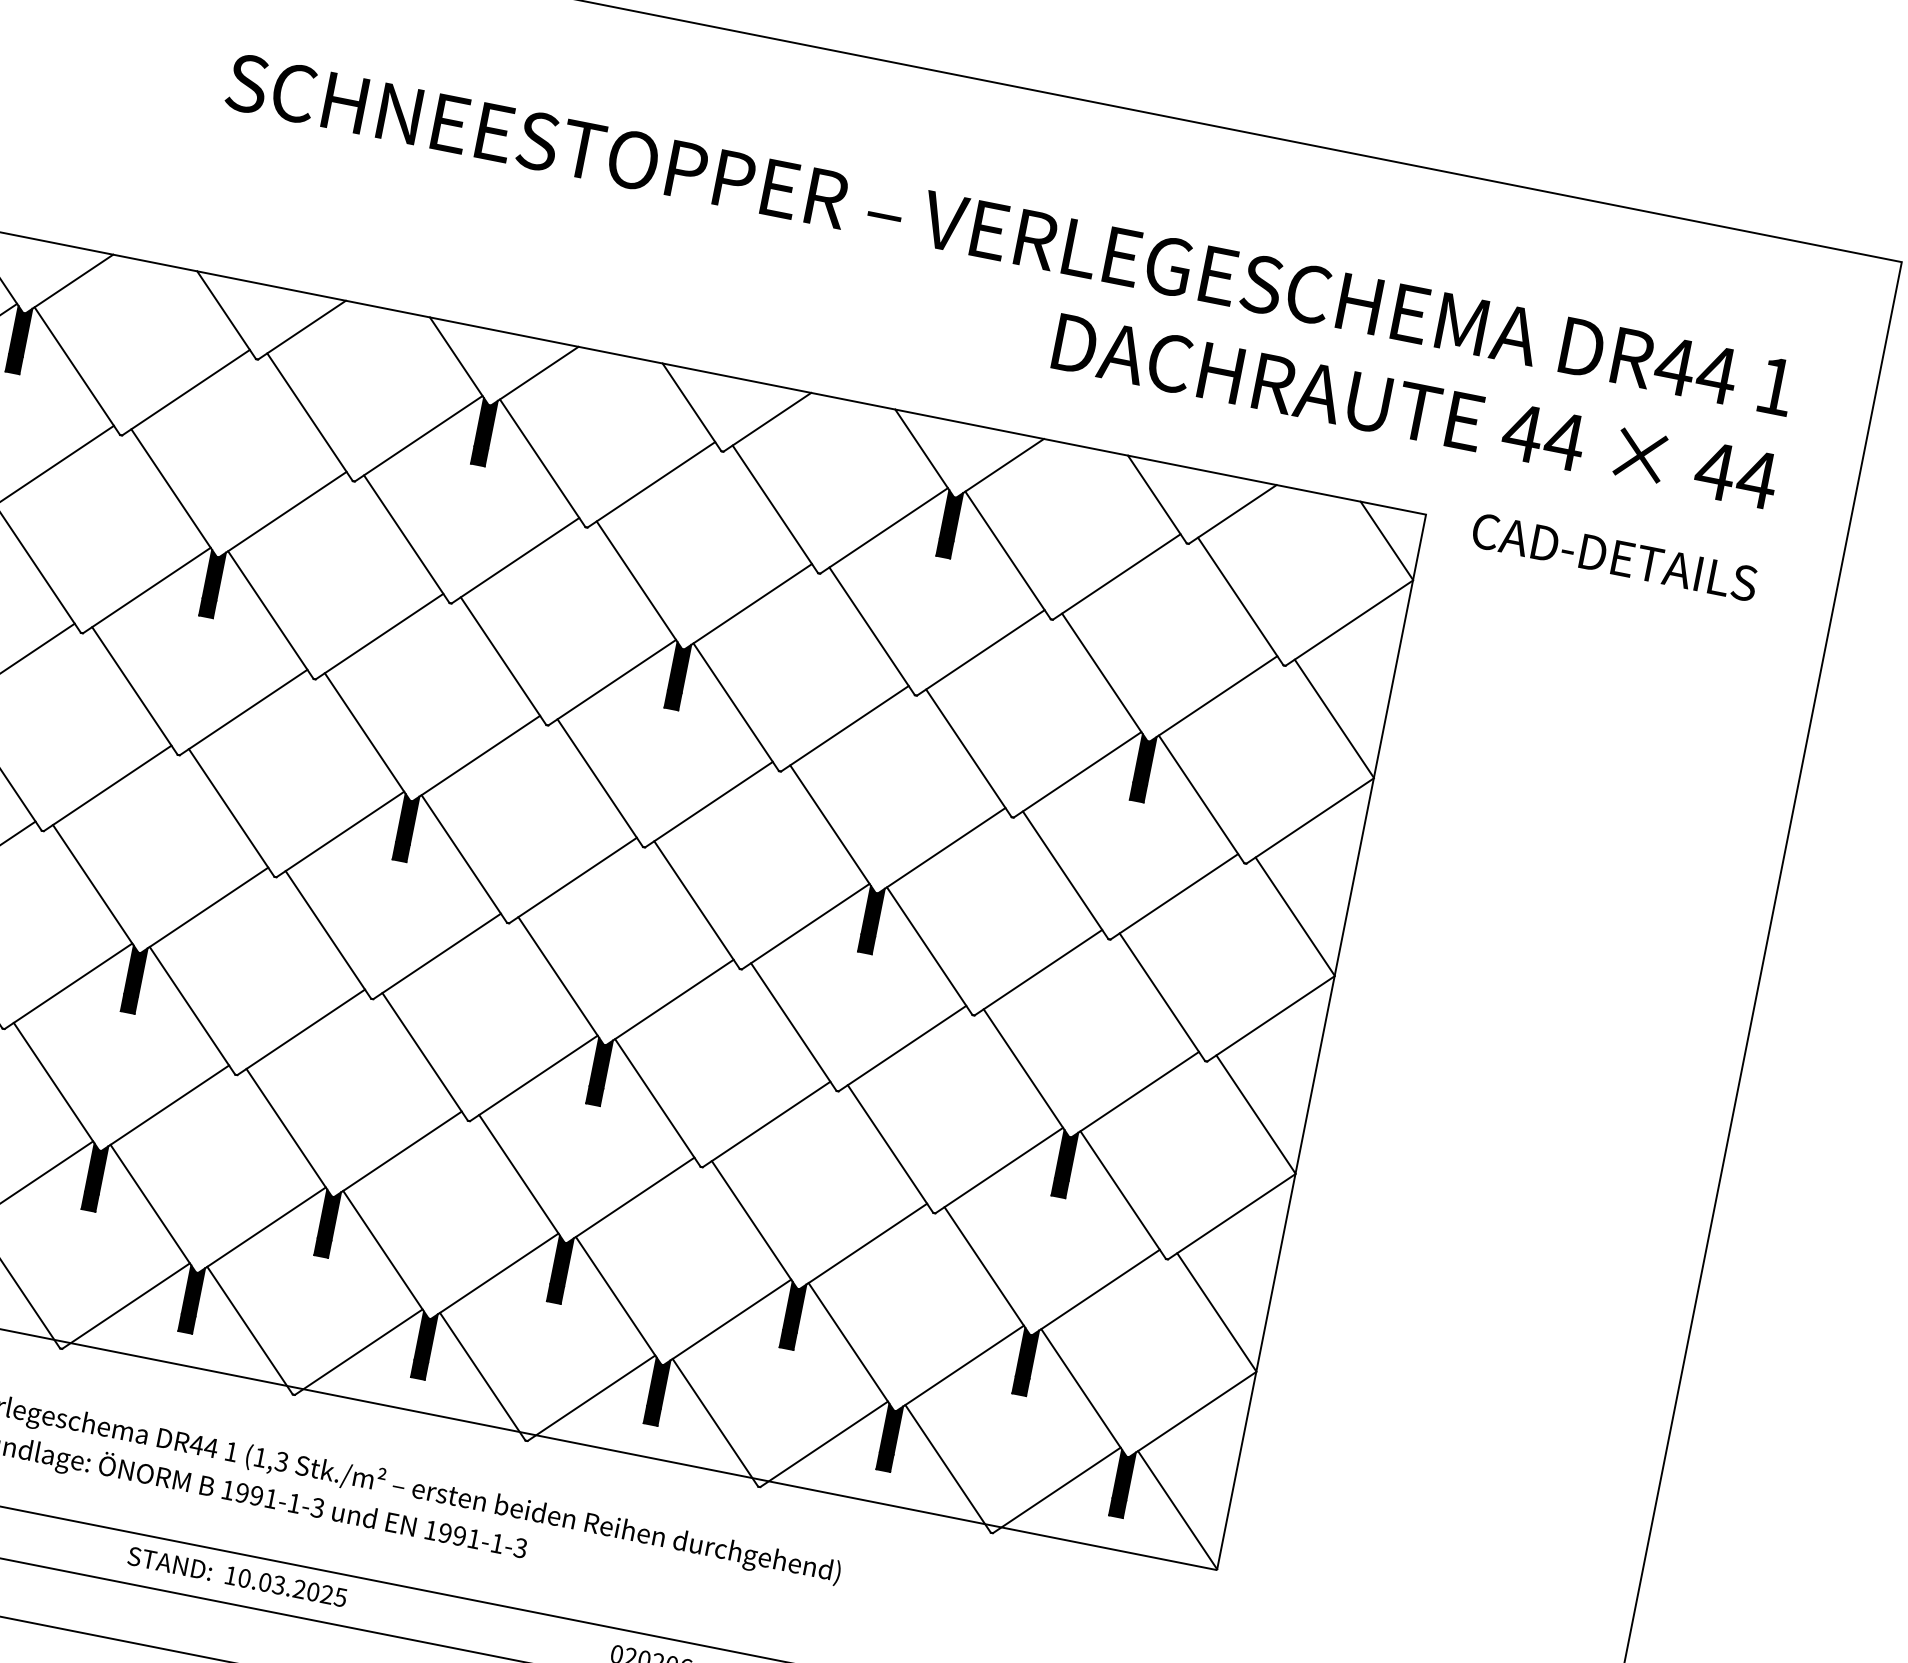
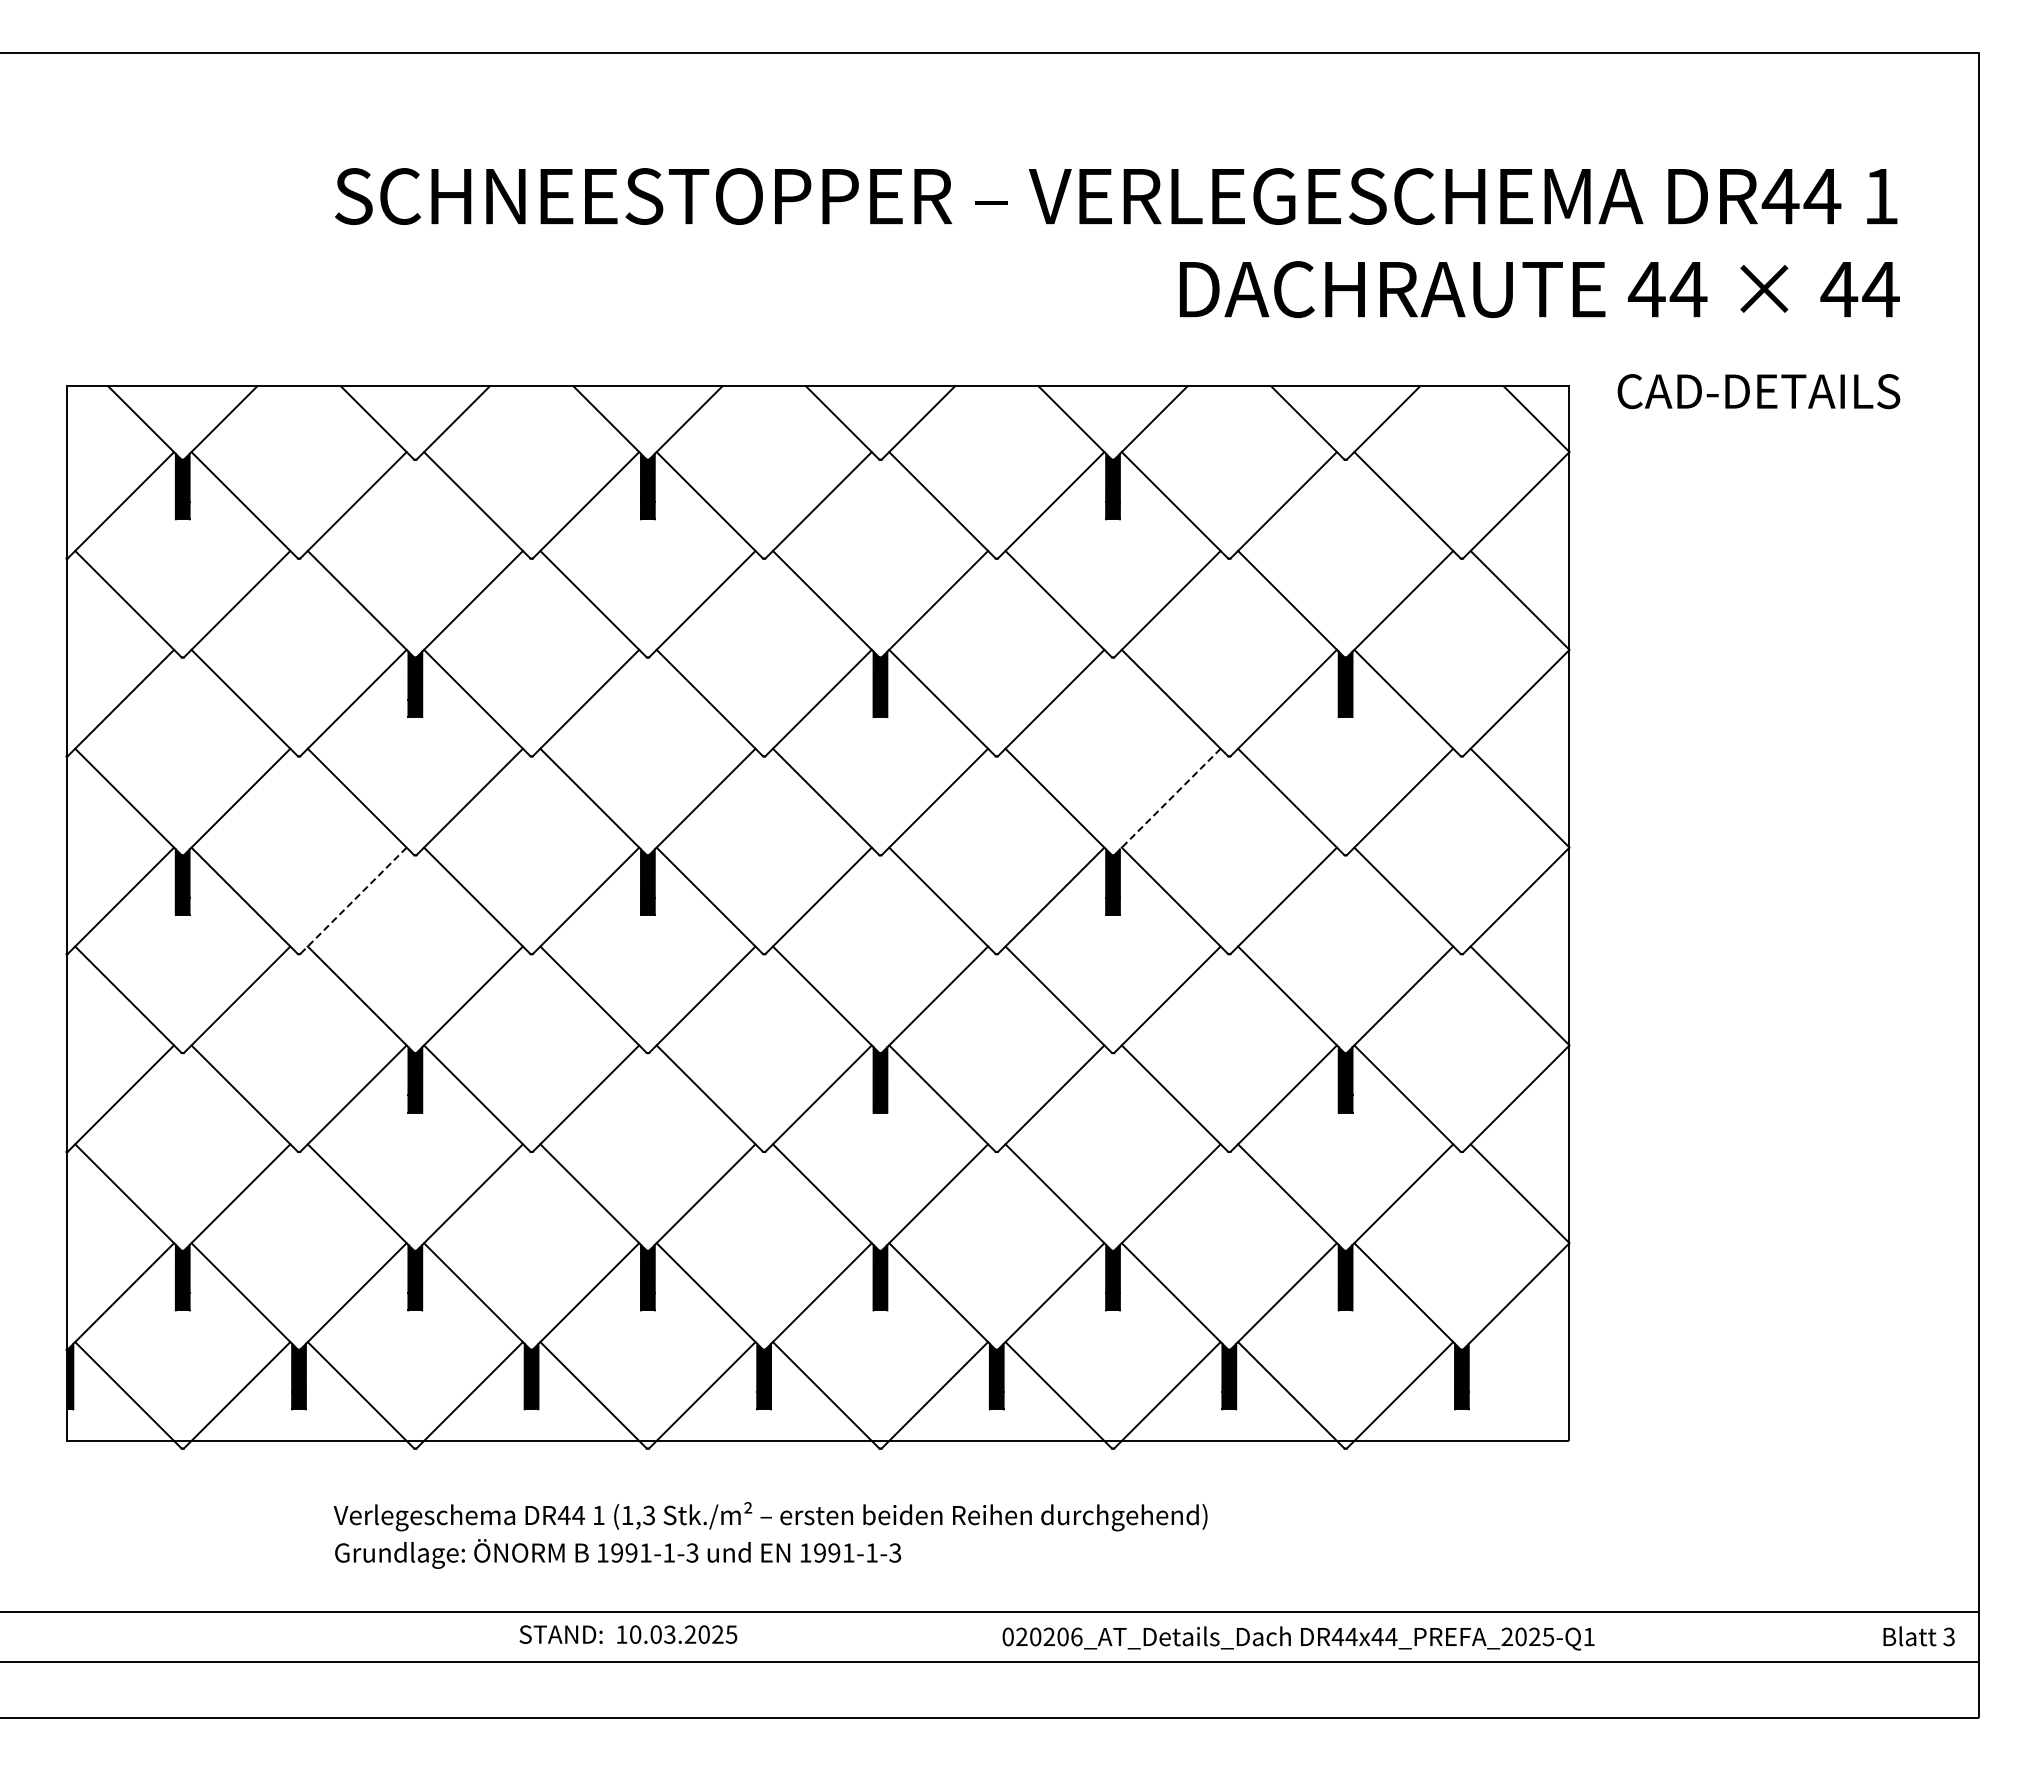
line: (107, 789) -> (353, 901), solid -> dashed
line: (941, 851) -> (1167, 802), solid -> dashed
line: (1177, 1510) -> (1519, 1391), removed

